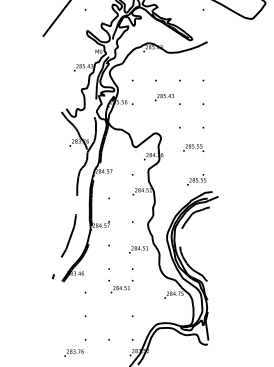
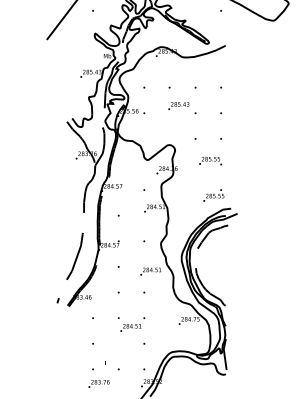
text: (120, 286) -> (131, 324), moved
text: (73, 352) -> (98, 383), moved

